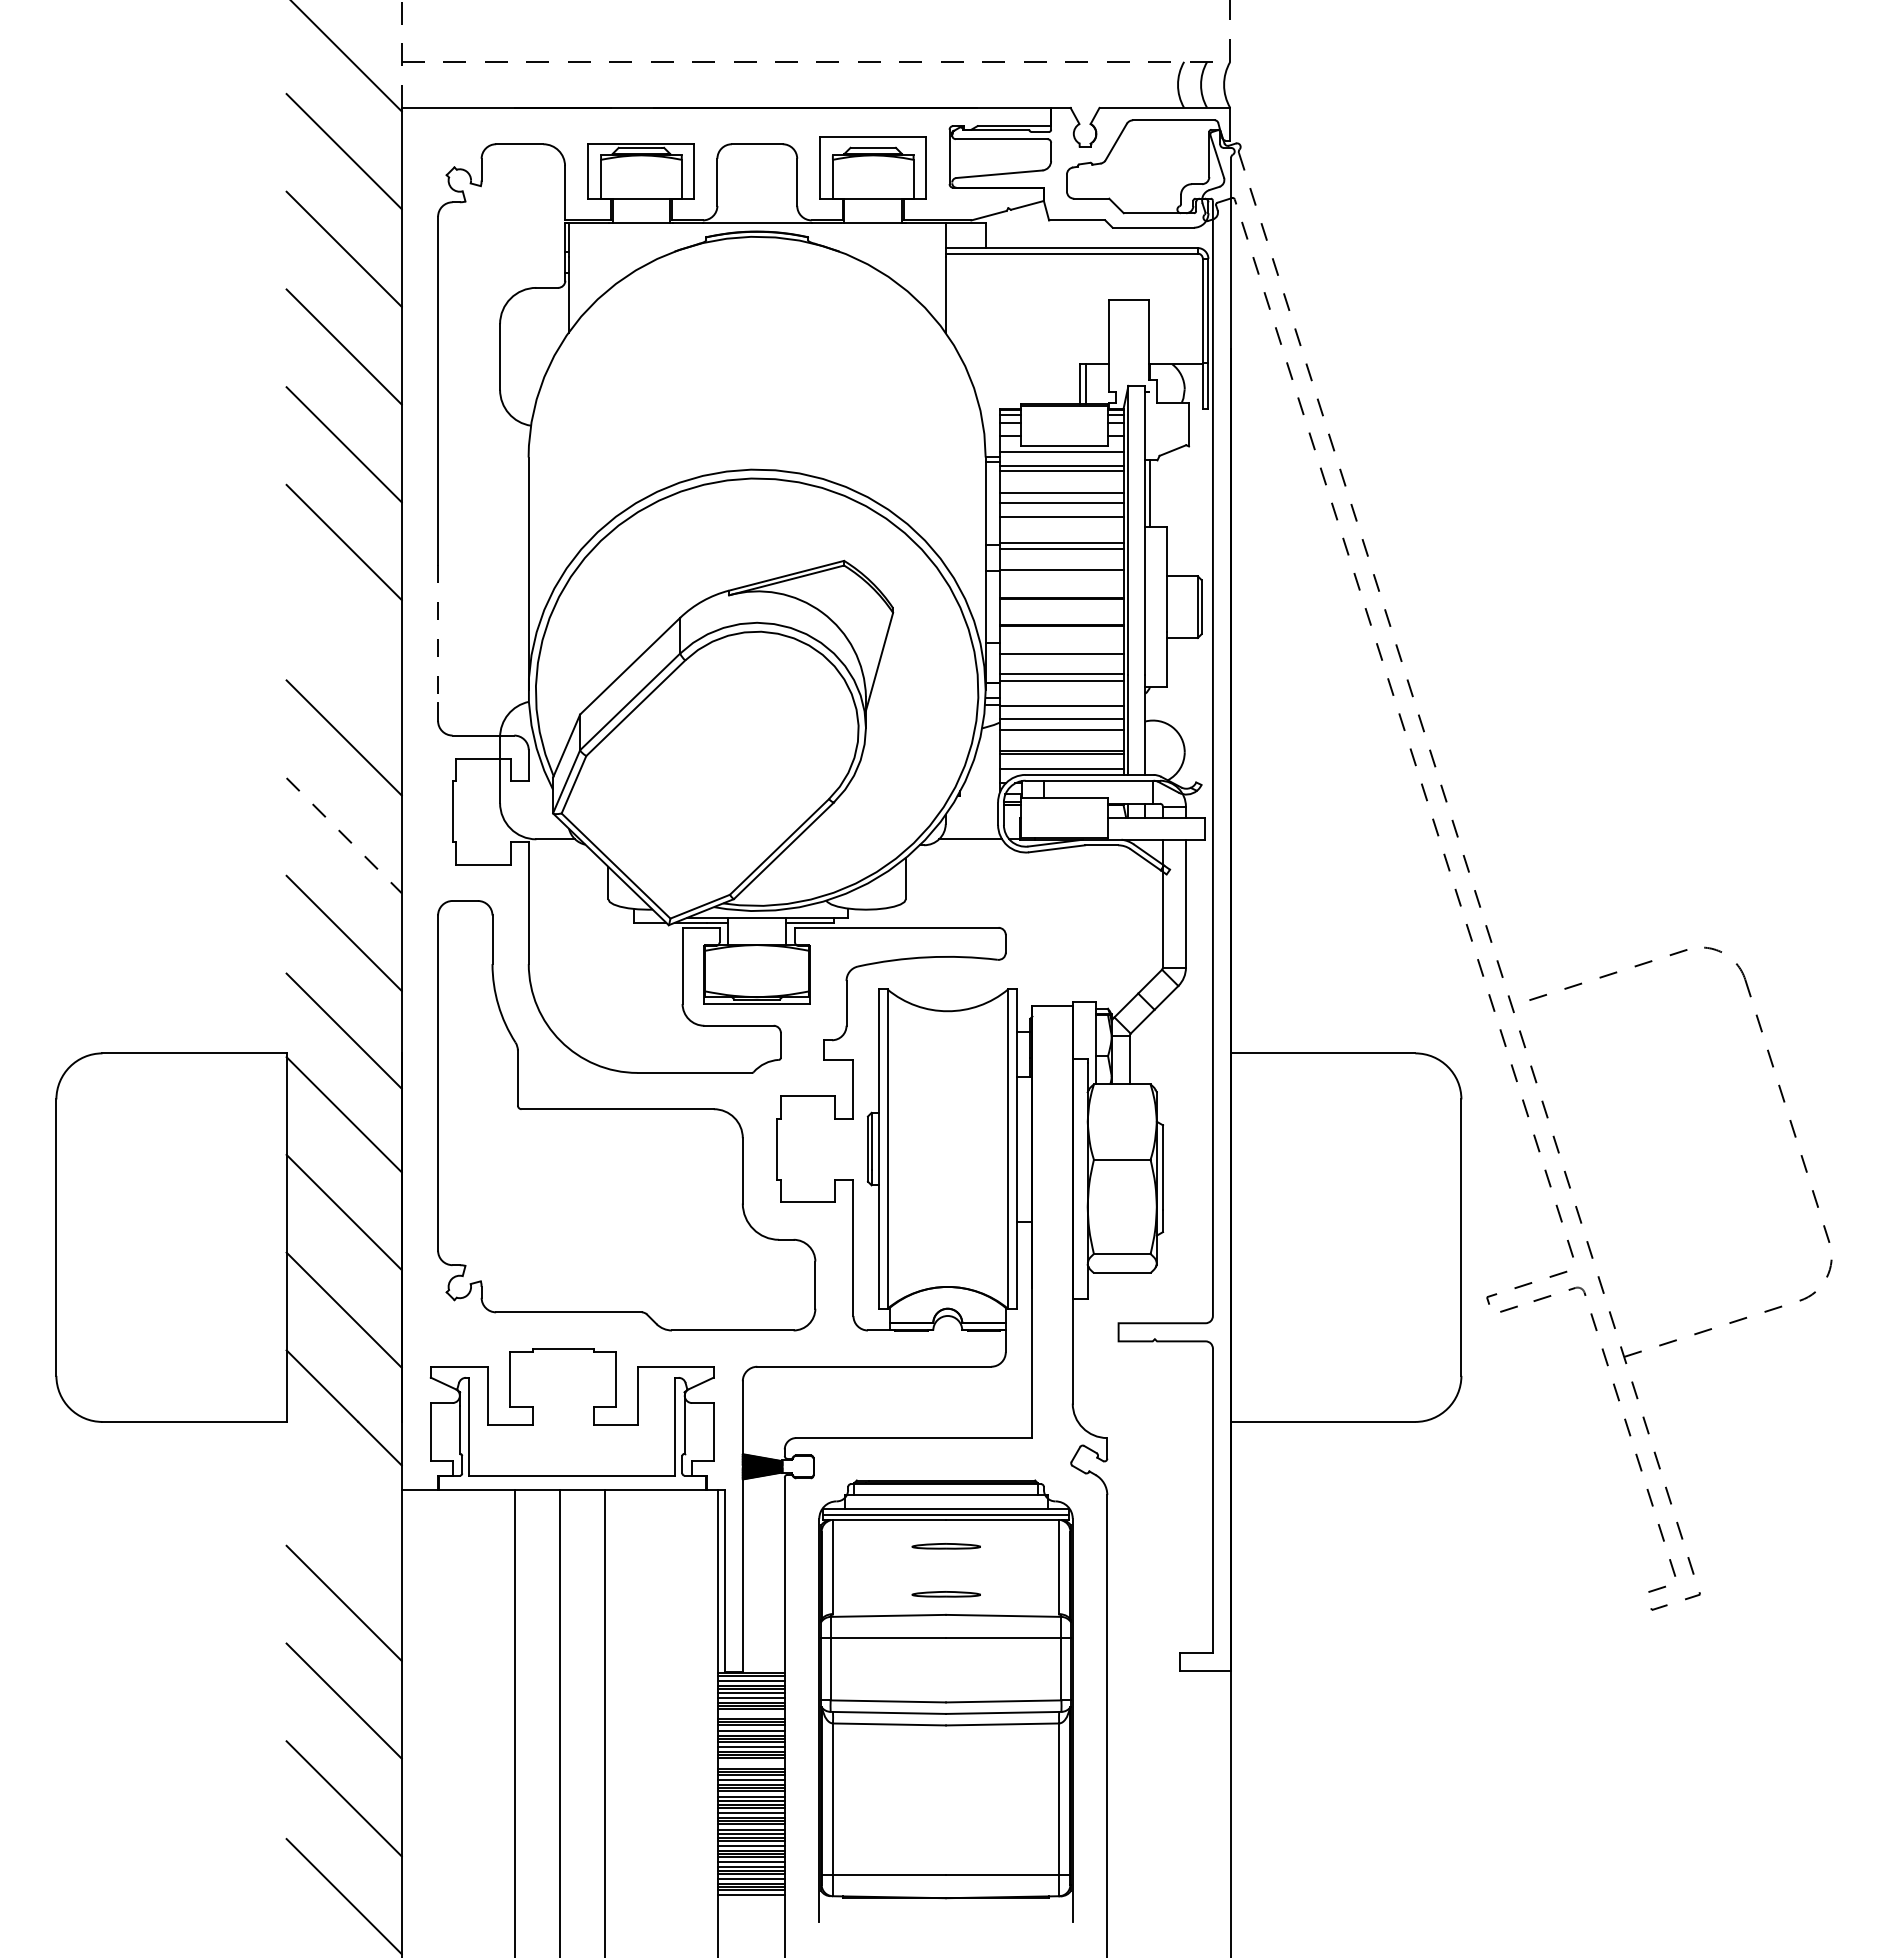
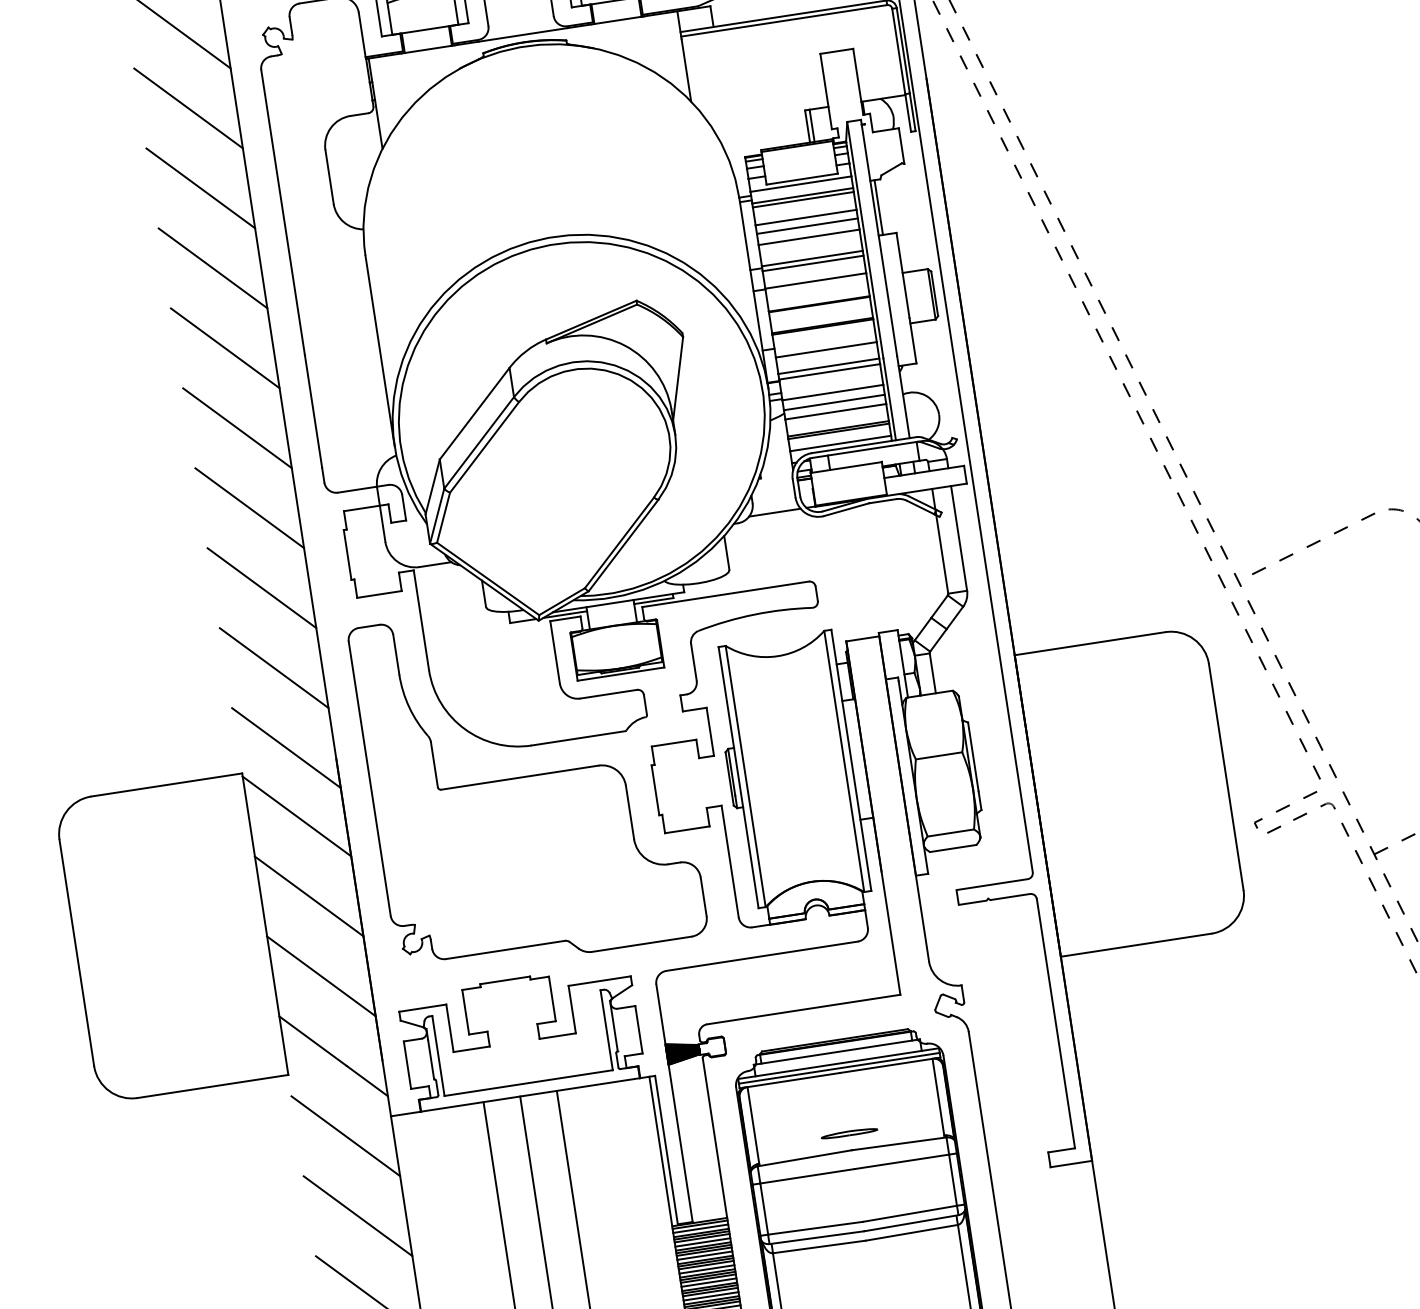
line: (438, 633) -> (313, 410), dashed -> solid
line: (343, 639) -> (236, 427), added
line: (344, 836) -> (262, 588), dashed -> solid
line: (343, 1505) -> (345, 1136), added
part: (945, 1546) -> (842, 1094), removed
line: (750, 1713) -> (704, 1255), added
line: (750, 1763) -> (710, 1296), added

